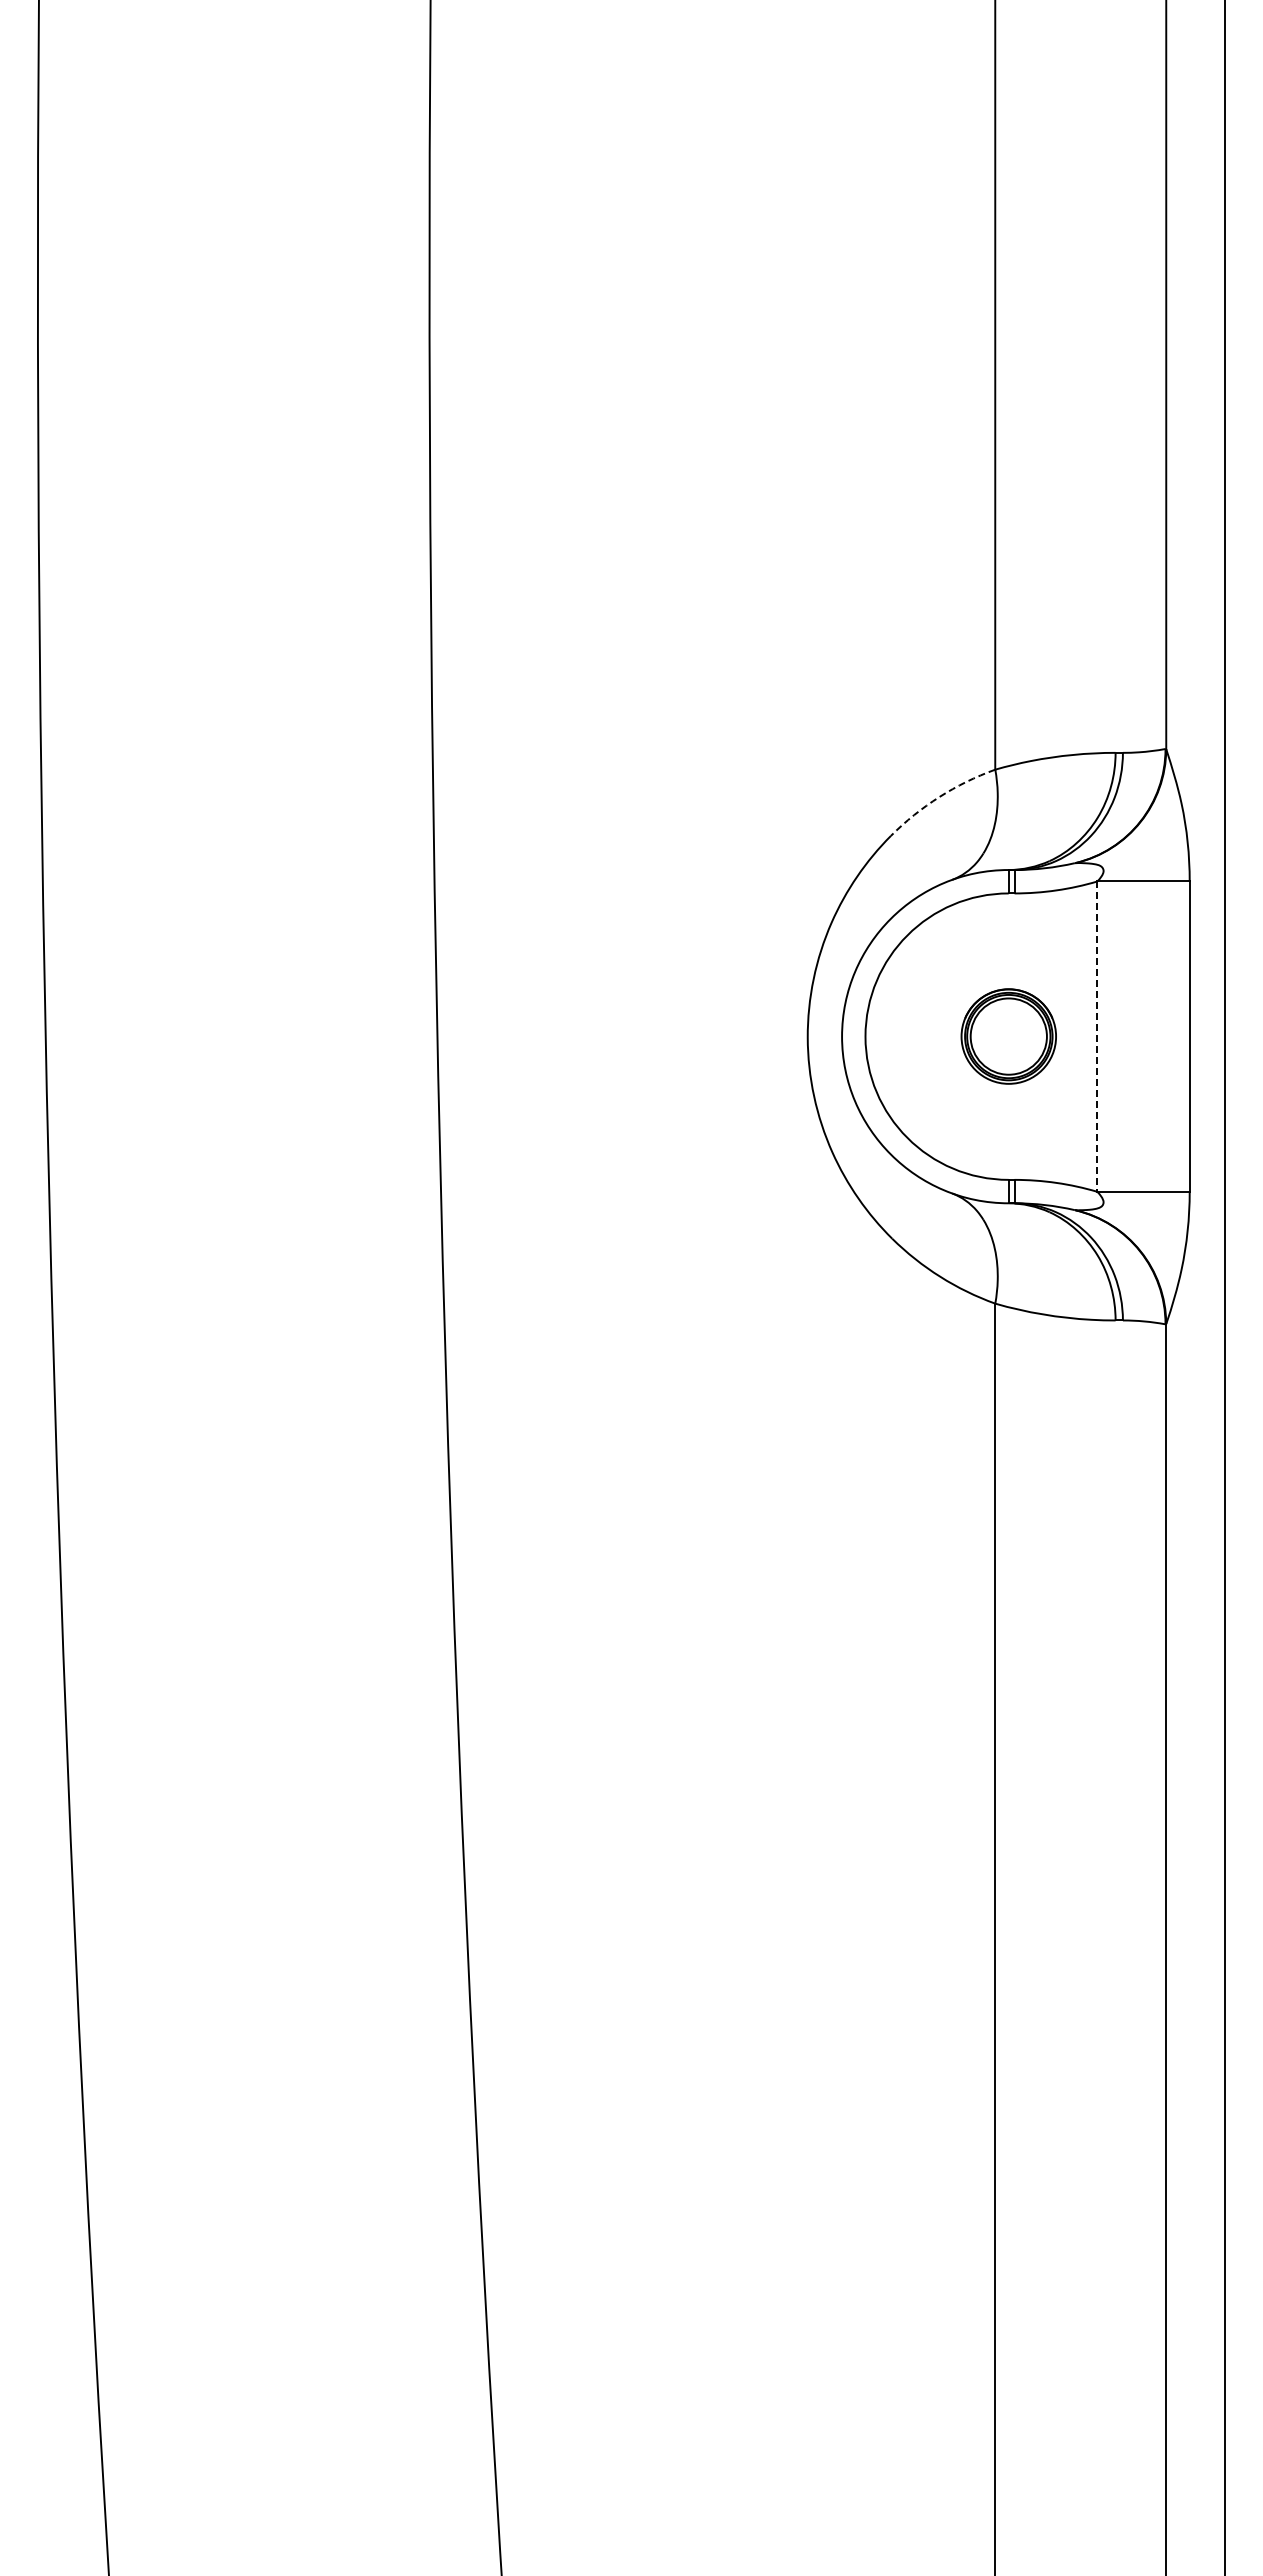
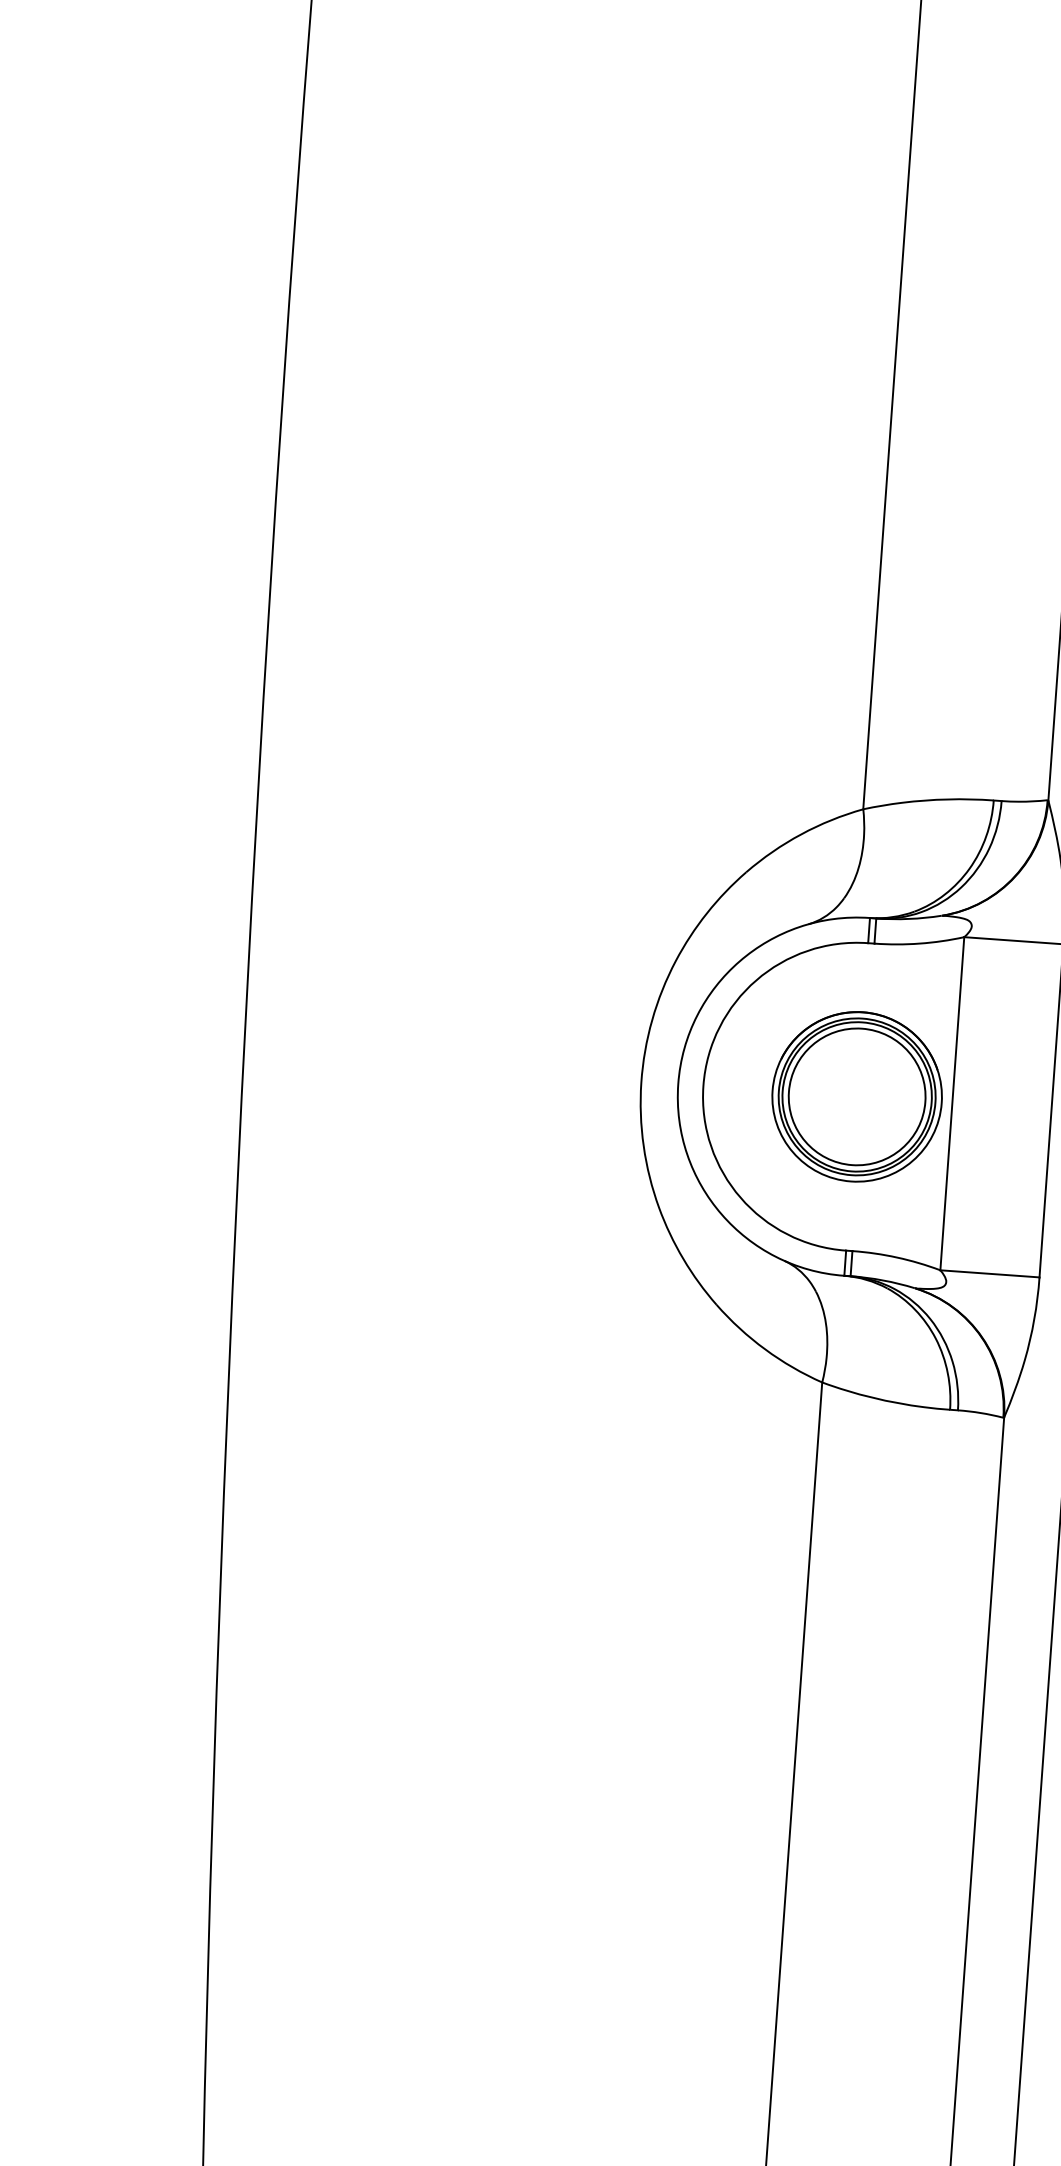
arc: (939, 797) -> (801, 834), dashed -> solid
part: (1008, 1036) -> (856, 1096), size x1.67
line: (1097, 1037) -> (952, 1104), dashed -> solid

